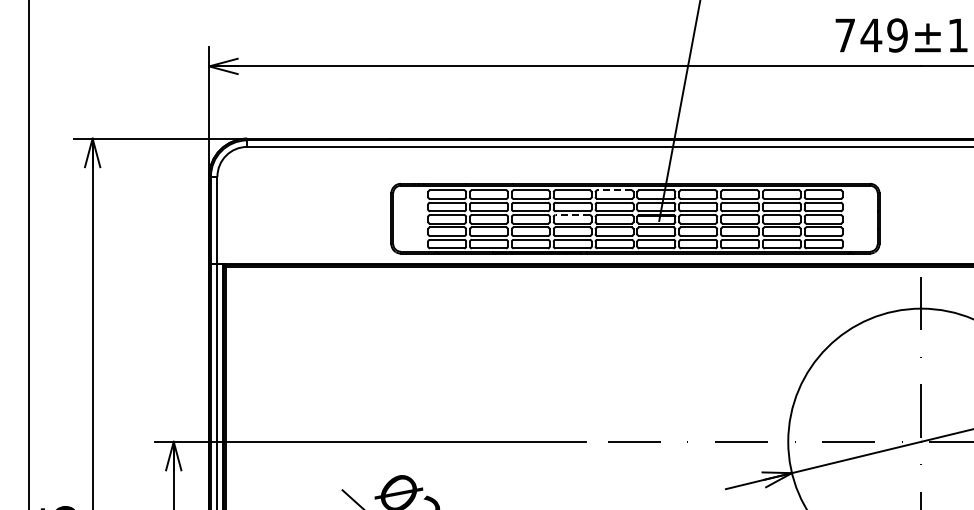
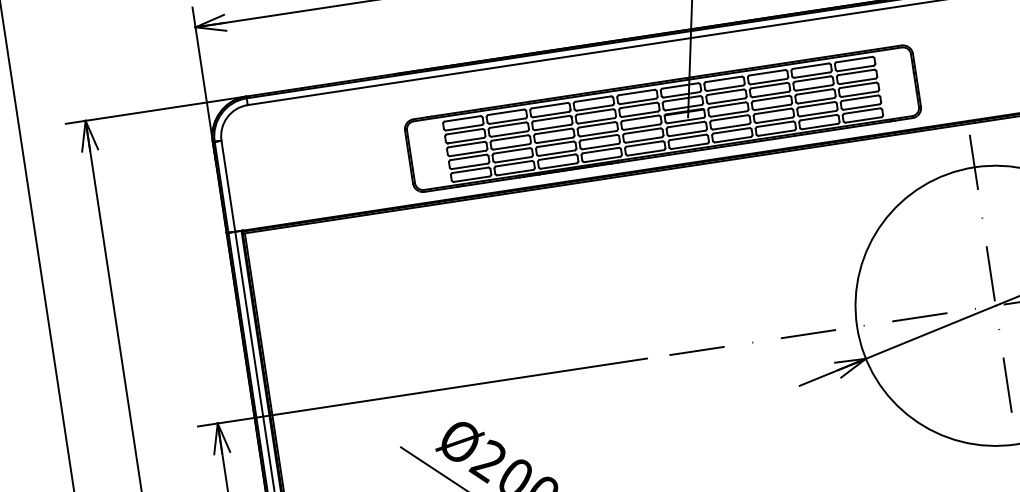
line: (614, 190) -> (636, 92), dashed -> solid
line: (572, 215) -> (597, 125), dashed -> solid

